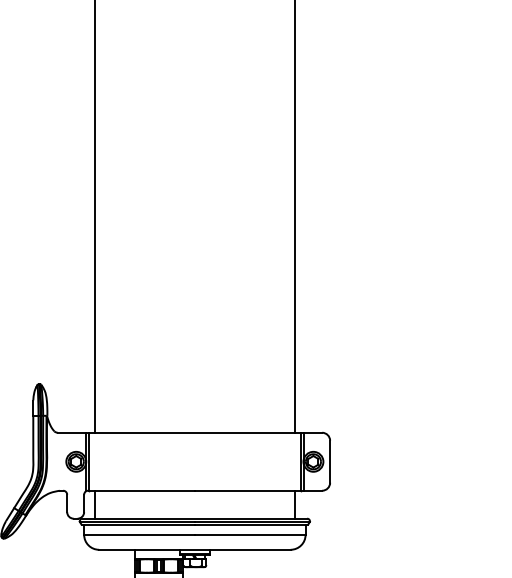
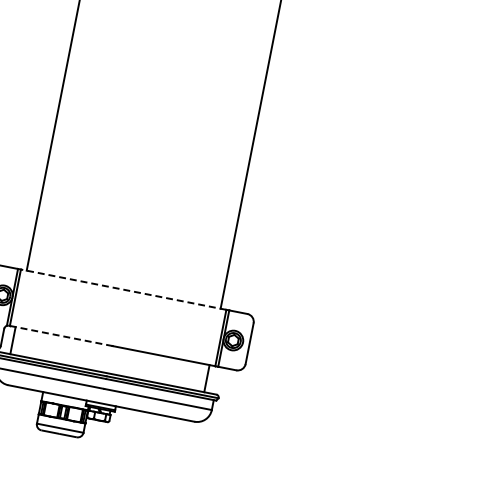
line: (194, 432) -> (123, 289), solid -> dashed
line: (142, 490) -> (61, 335), solid -> dashed

